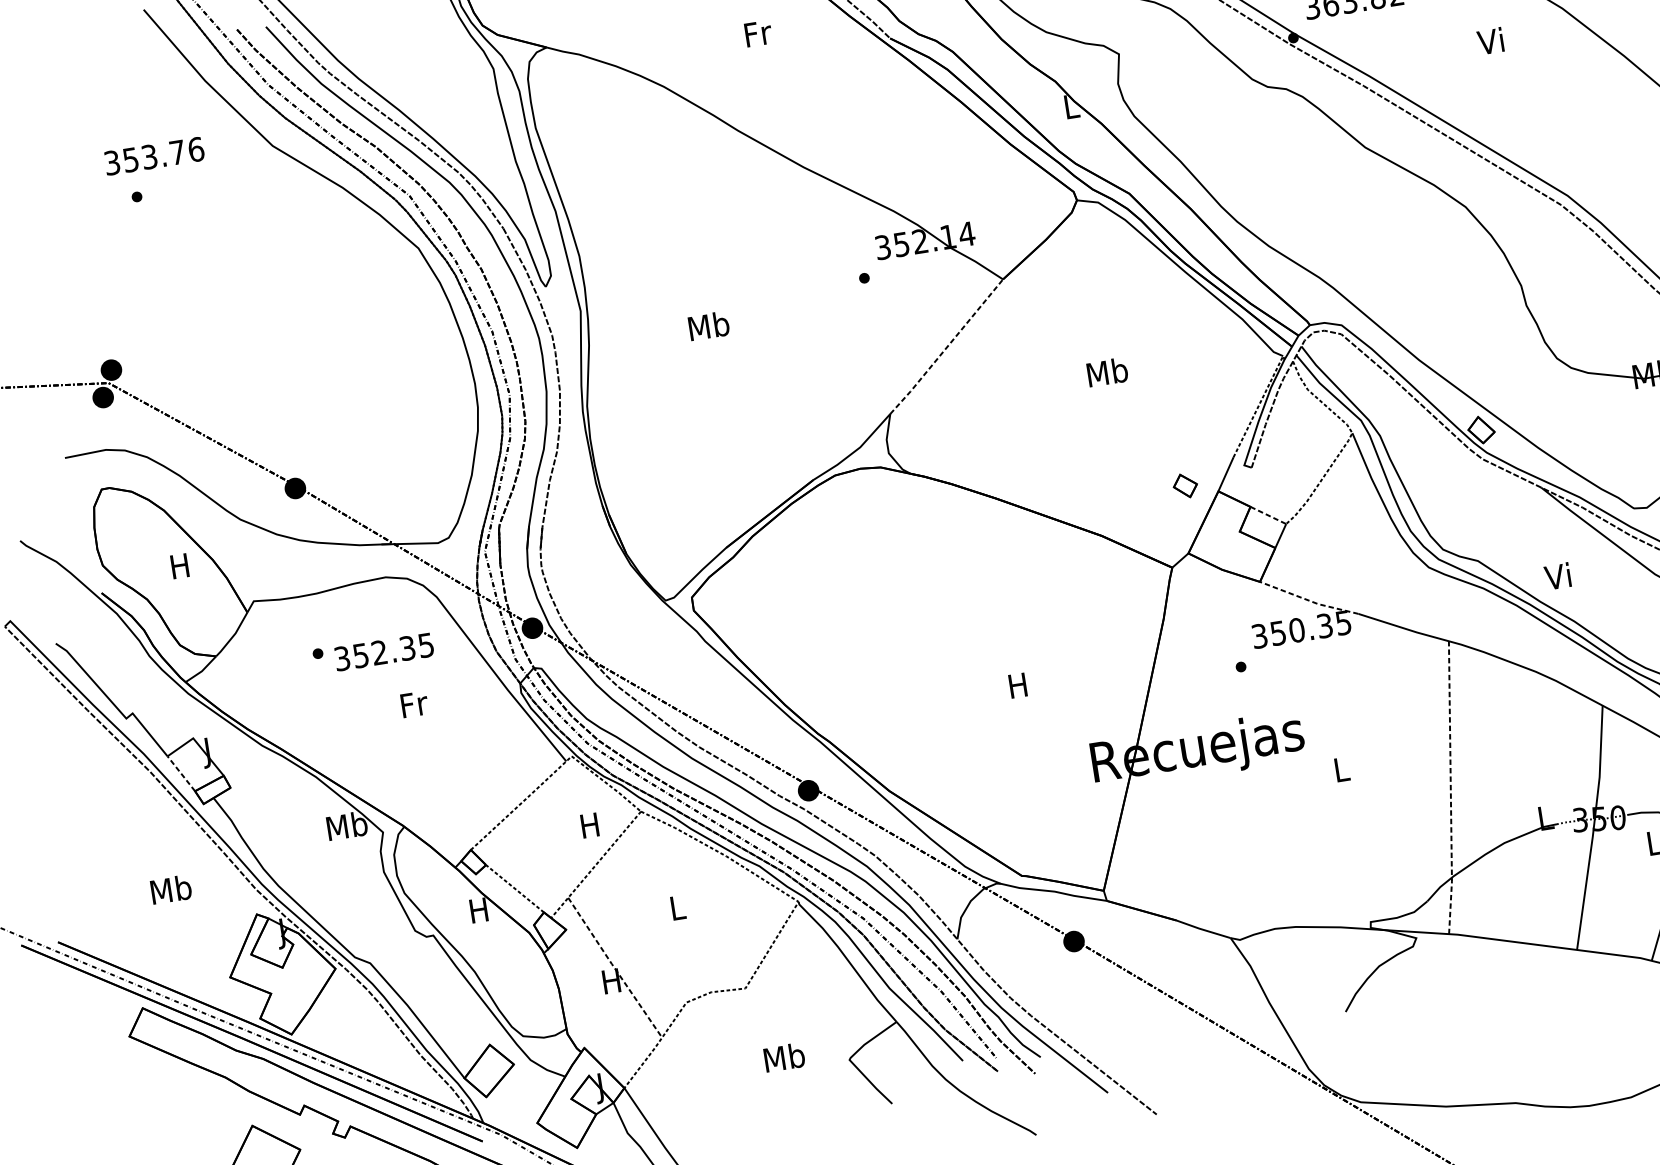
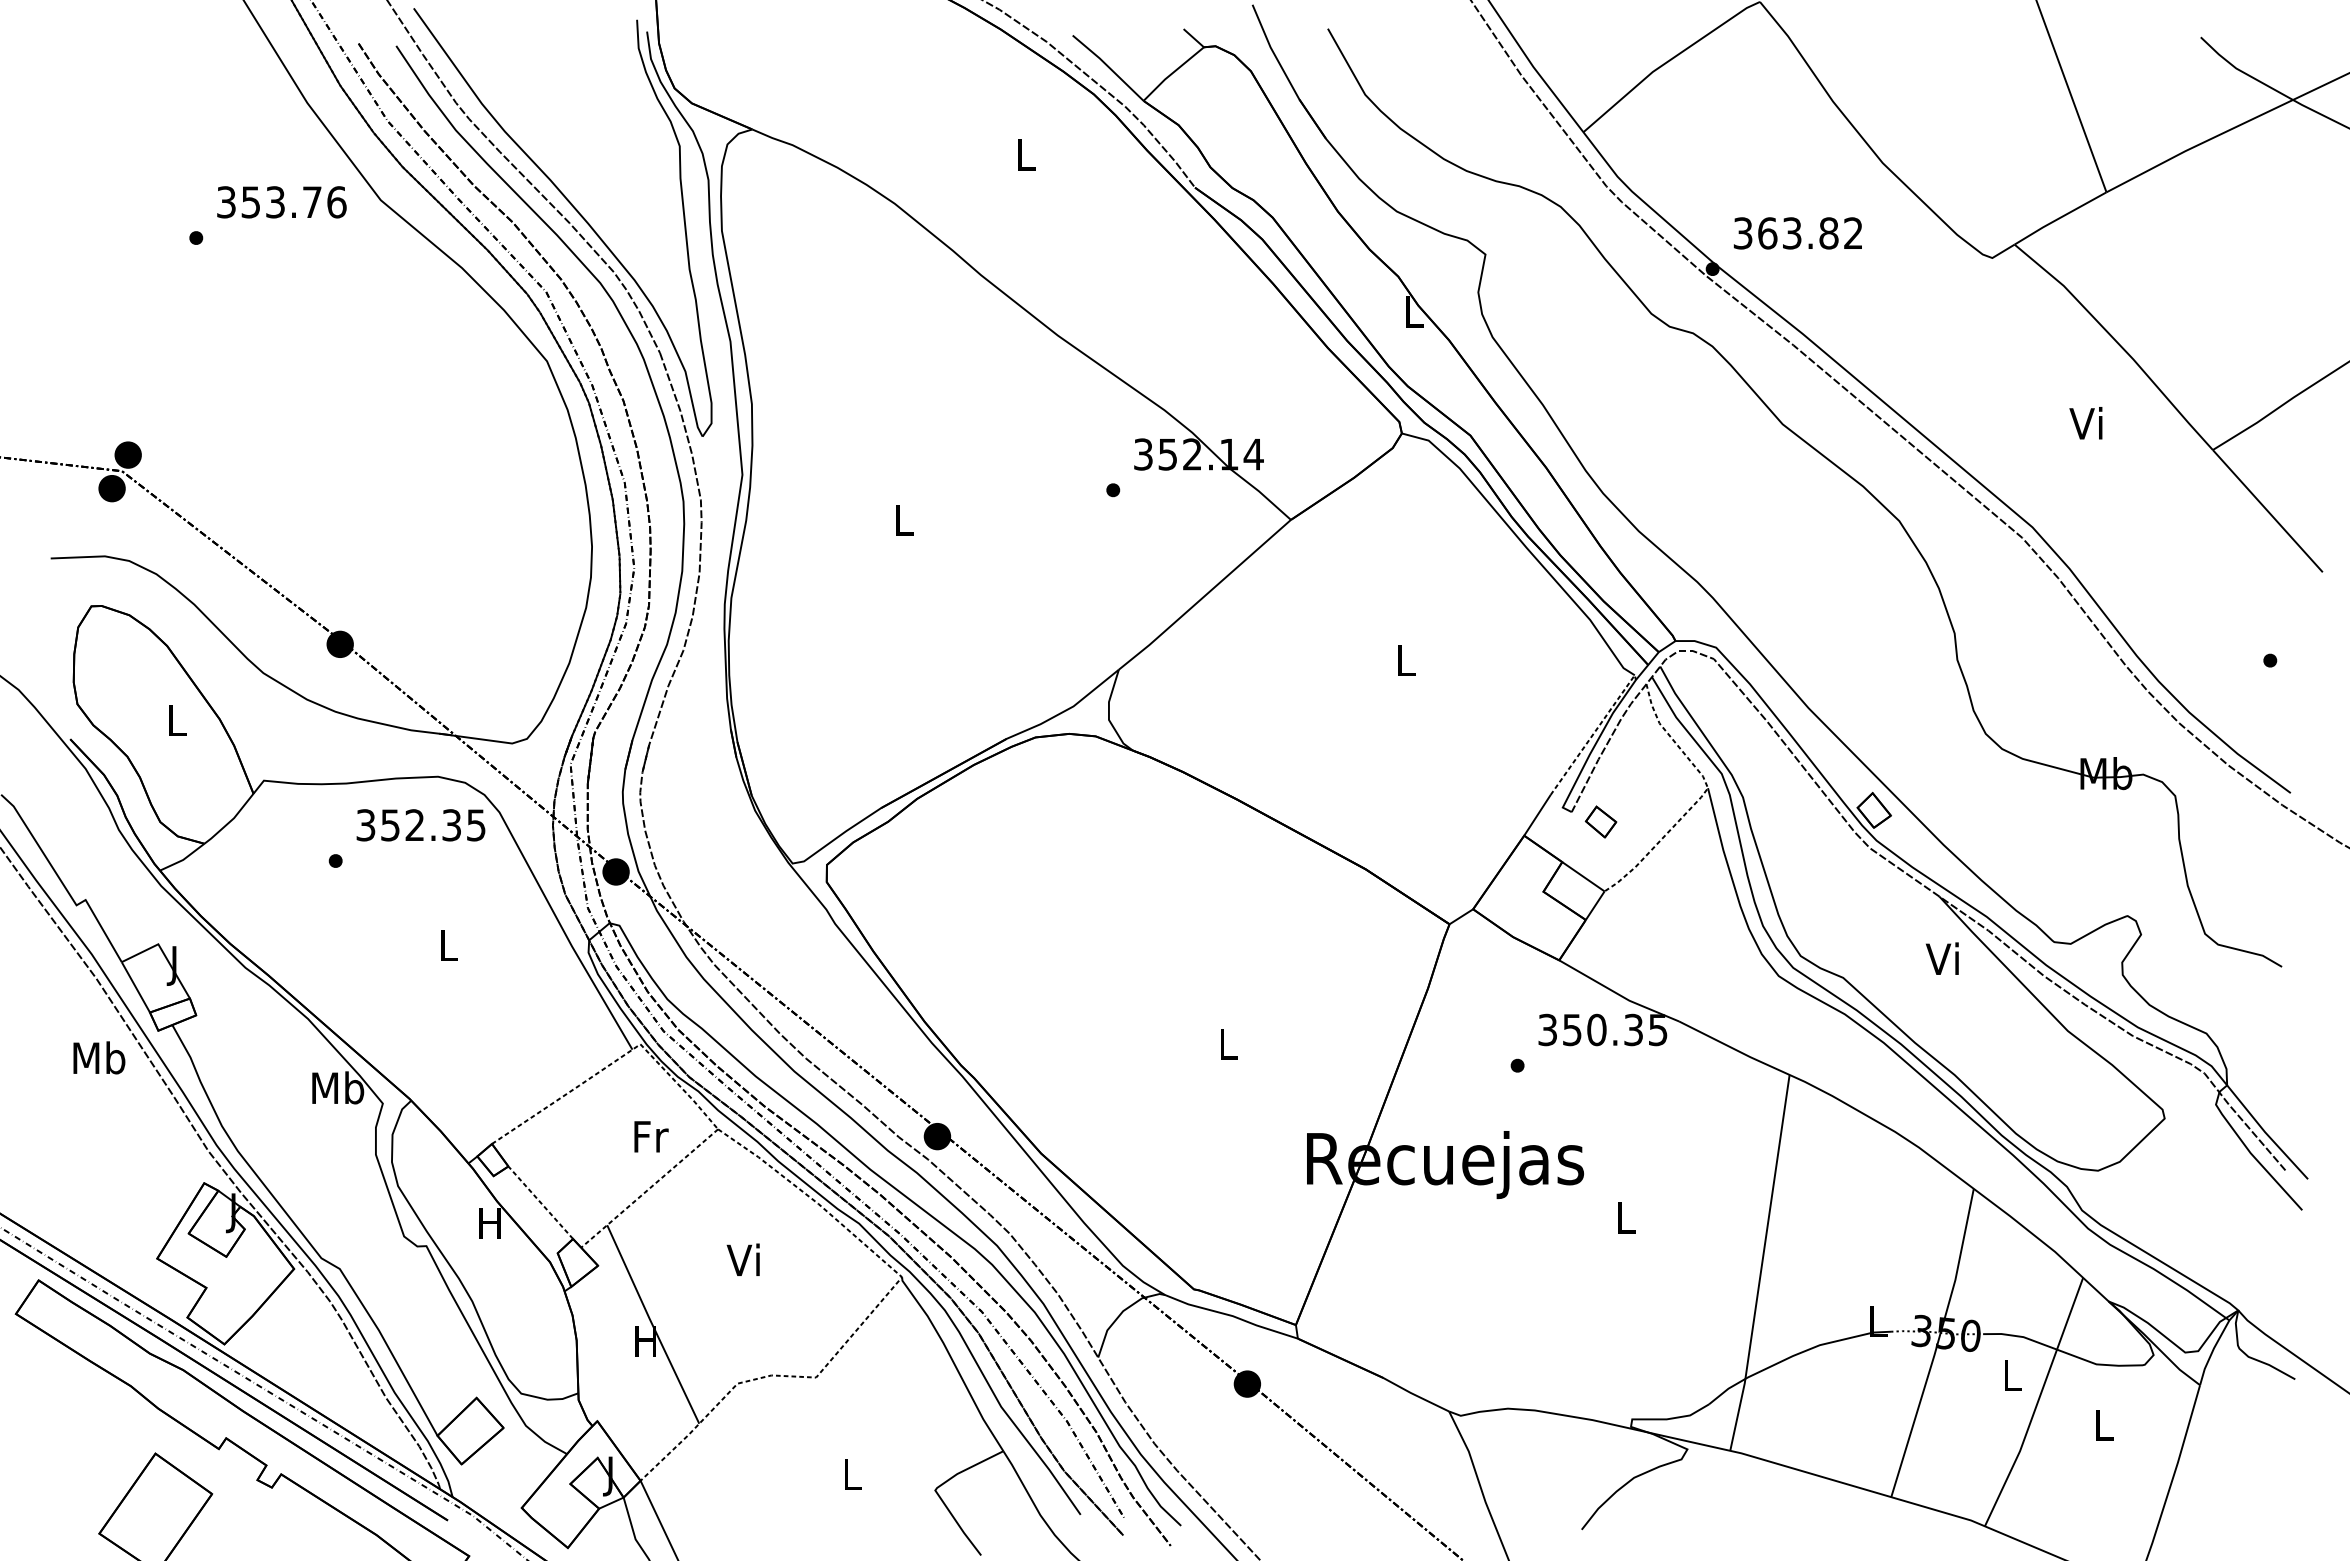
text: (758, 33) -> (1027, 154), Fr -> L
text: (1490, 41) -> (2085, 423), moved
text: (154, 156) -> (281, 202), moved
text: (709, 325) -> (904, 519), Mb -> L
line: (946, 347) -> (1204, 595), dashed -> solid
text: (1107, 371) -> (1406, 659), Mb -> L
part: (1184, 485) -> (1600, 821), moved
line: (1268, 515) -> (1583, 876), dashed -> solid
text: (180, 566) -> (176, 720), H -> L
text: (1557, 576) -> (1942, 958), moved
line: (1309, 600) -> (1618, 994), dashed -> solid
text: (383, 652) -> (420, 825), moved
text: (1017, 685) -> (1227, 1044), H -> L
text: (414, 704) -> (449, 945), Fr -> L
line: (181, 773) -> (135, 987), dashed -> solid
line: (1451, 787) -> (1762, 1263), dashed -> solid
text: (591, 825) -> (651, 1136), H -> Fr
text: (171, 889) -> (99, 1057), moved
text: (675, 907) -> (742, 1259), L -> Vi
line: (614, 967) -> (652, 1324), dashed -> solid
text: (784, 1057) -> (852, 1473), Mb -> L

